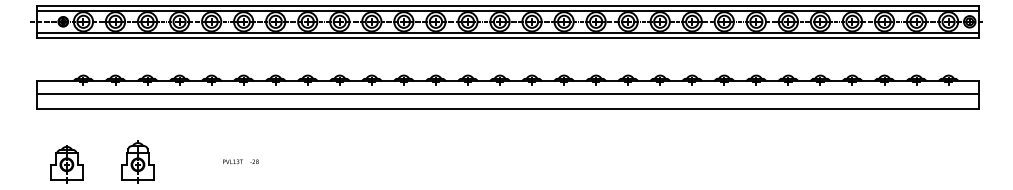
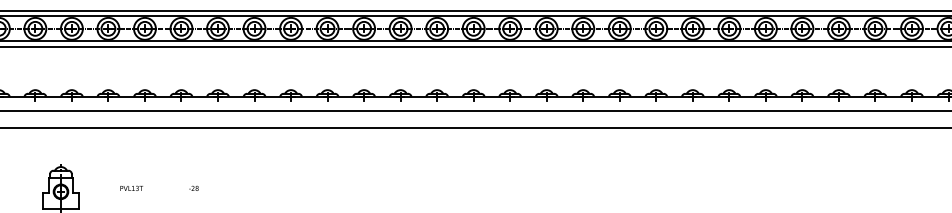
text: (232, 161) -> (131, 188), moved

